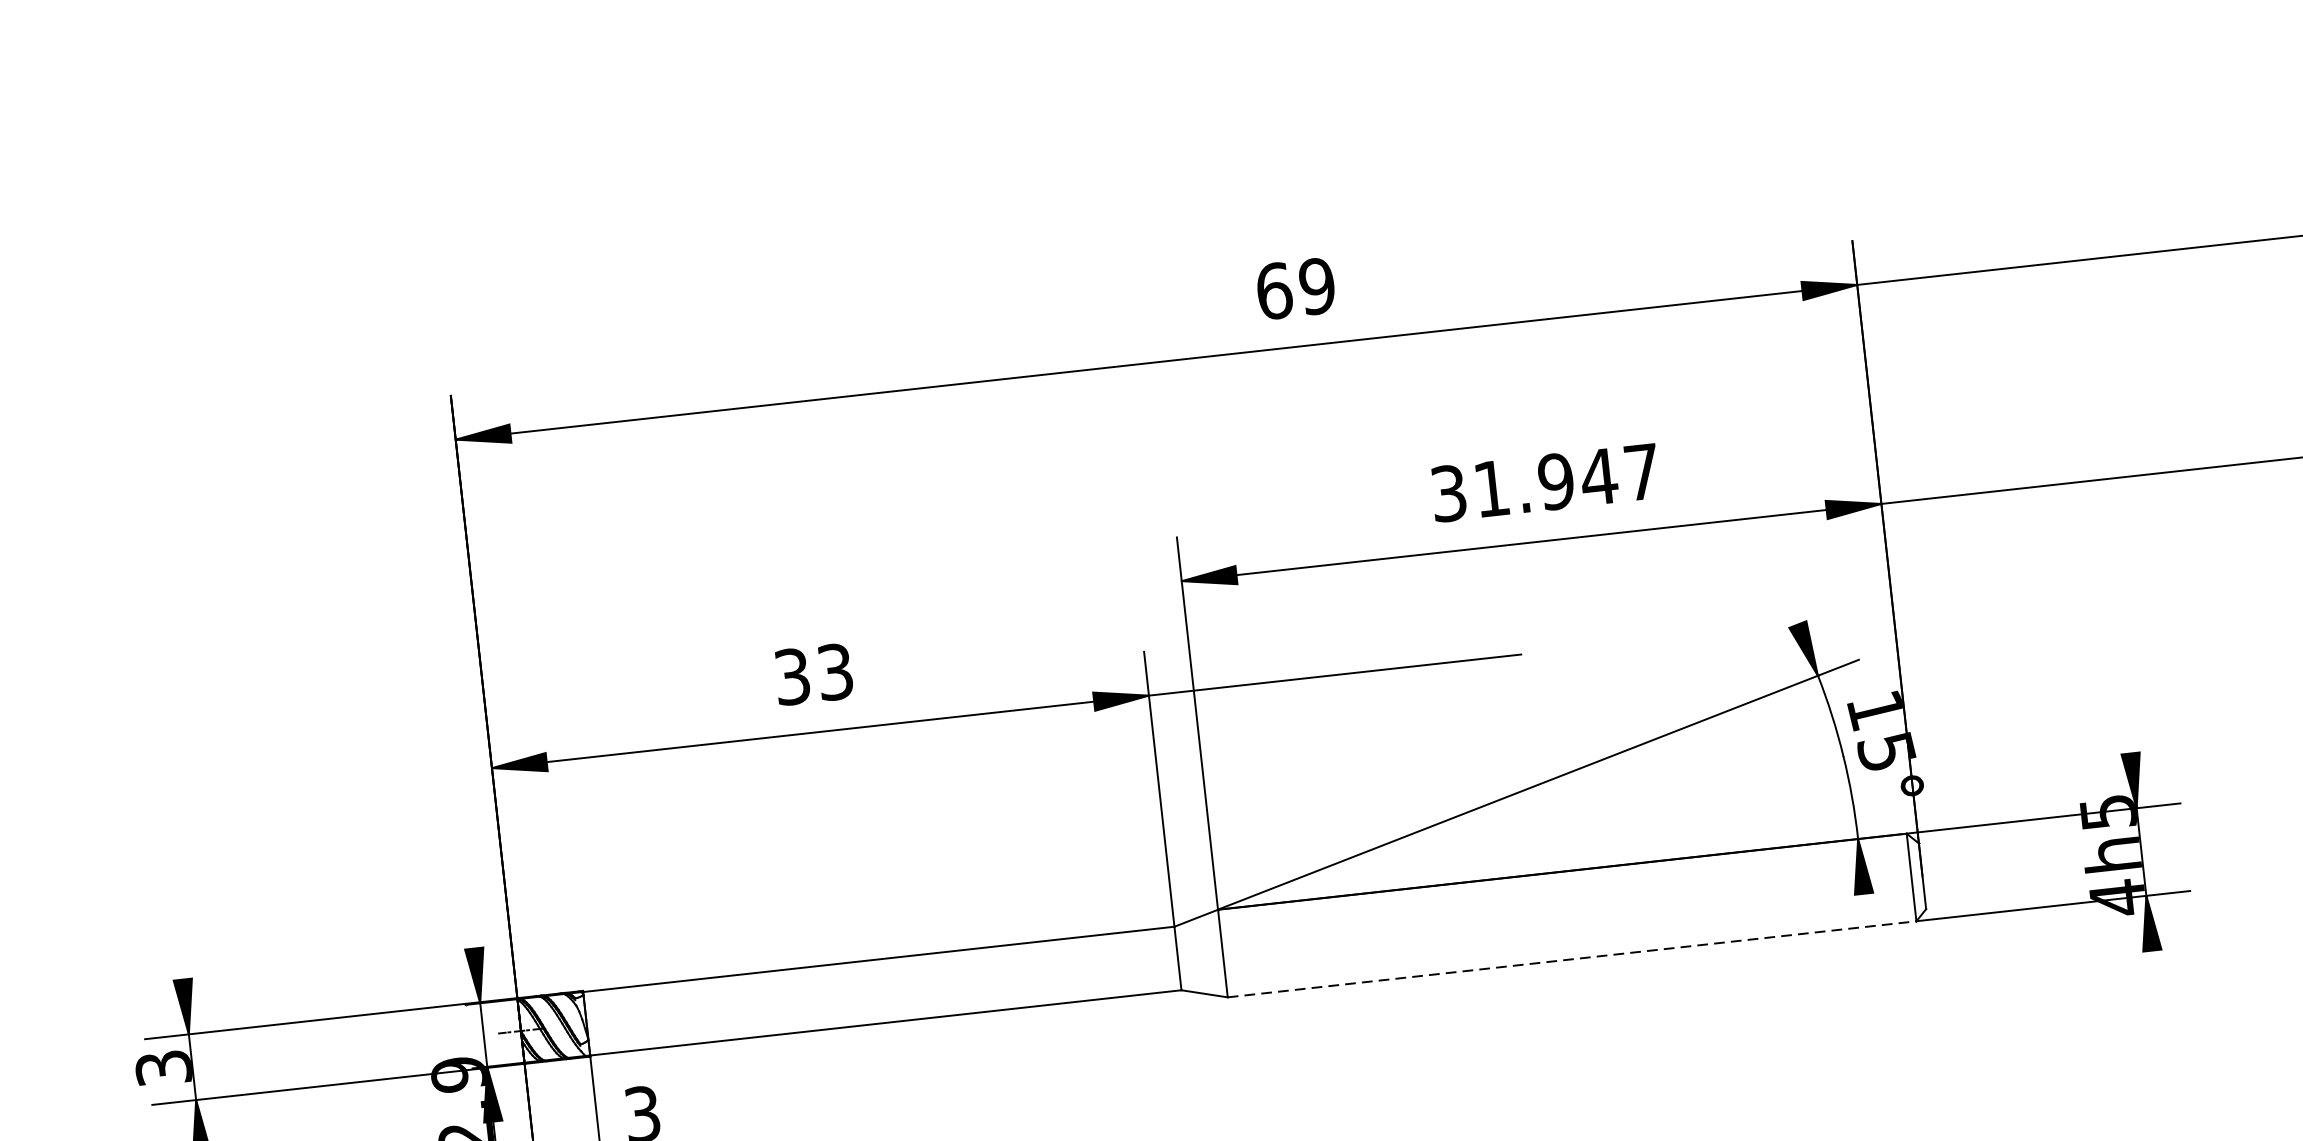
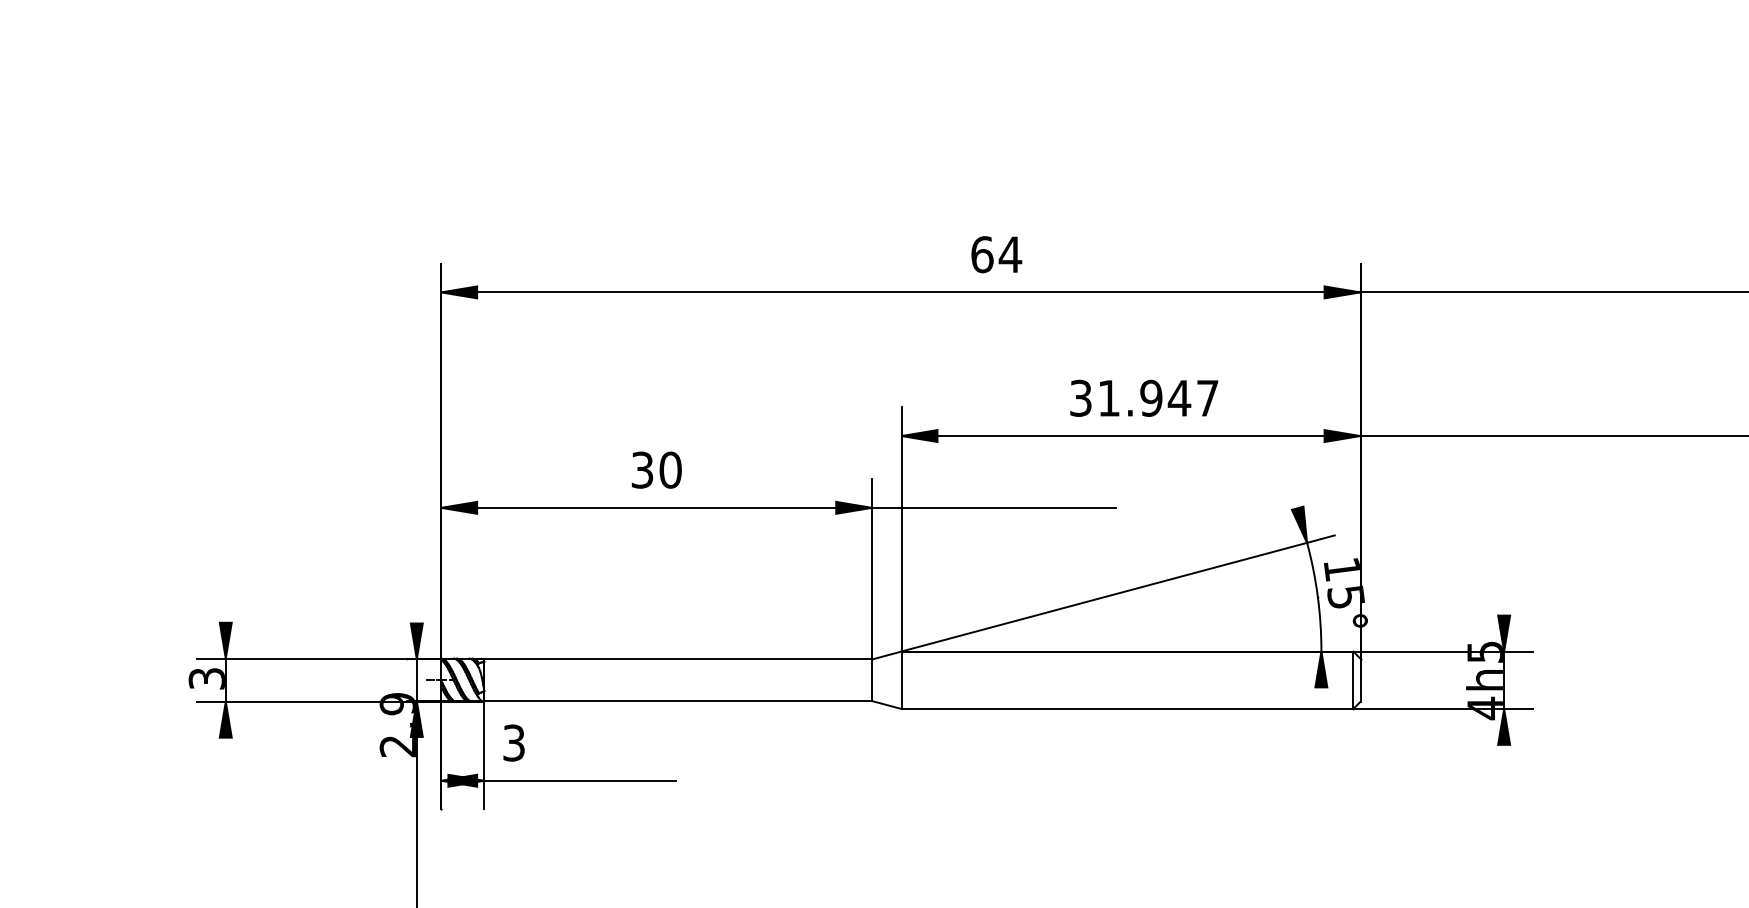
text: (1317, 286) -> (1010, 254), 69 -> 64
text: (835, 671) -> (670, 469), 33 -> 30
line: (1572, 960) -> (1127, 709), dashed -> solid

